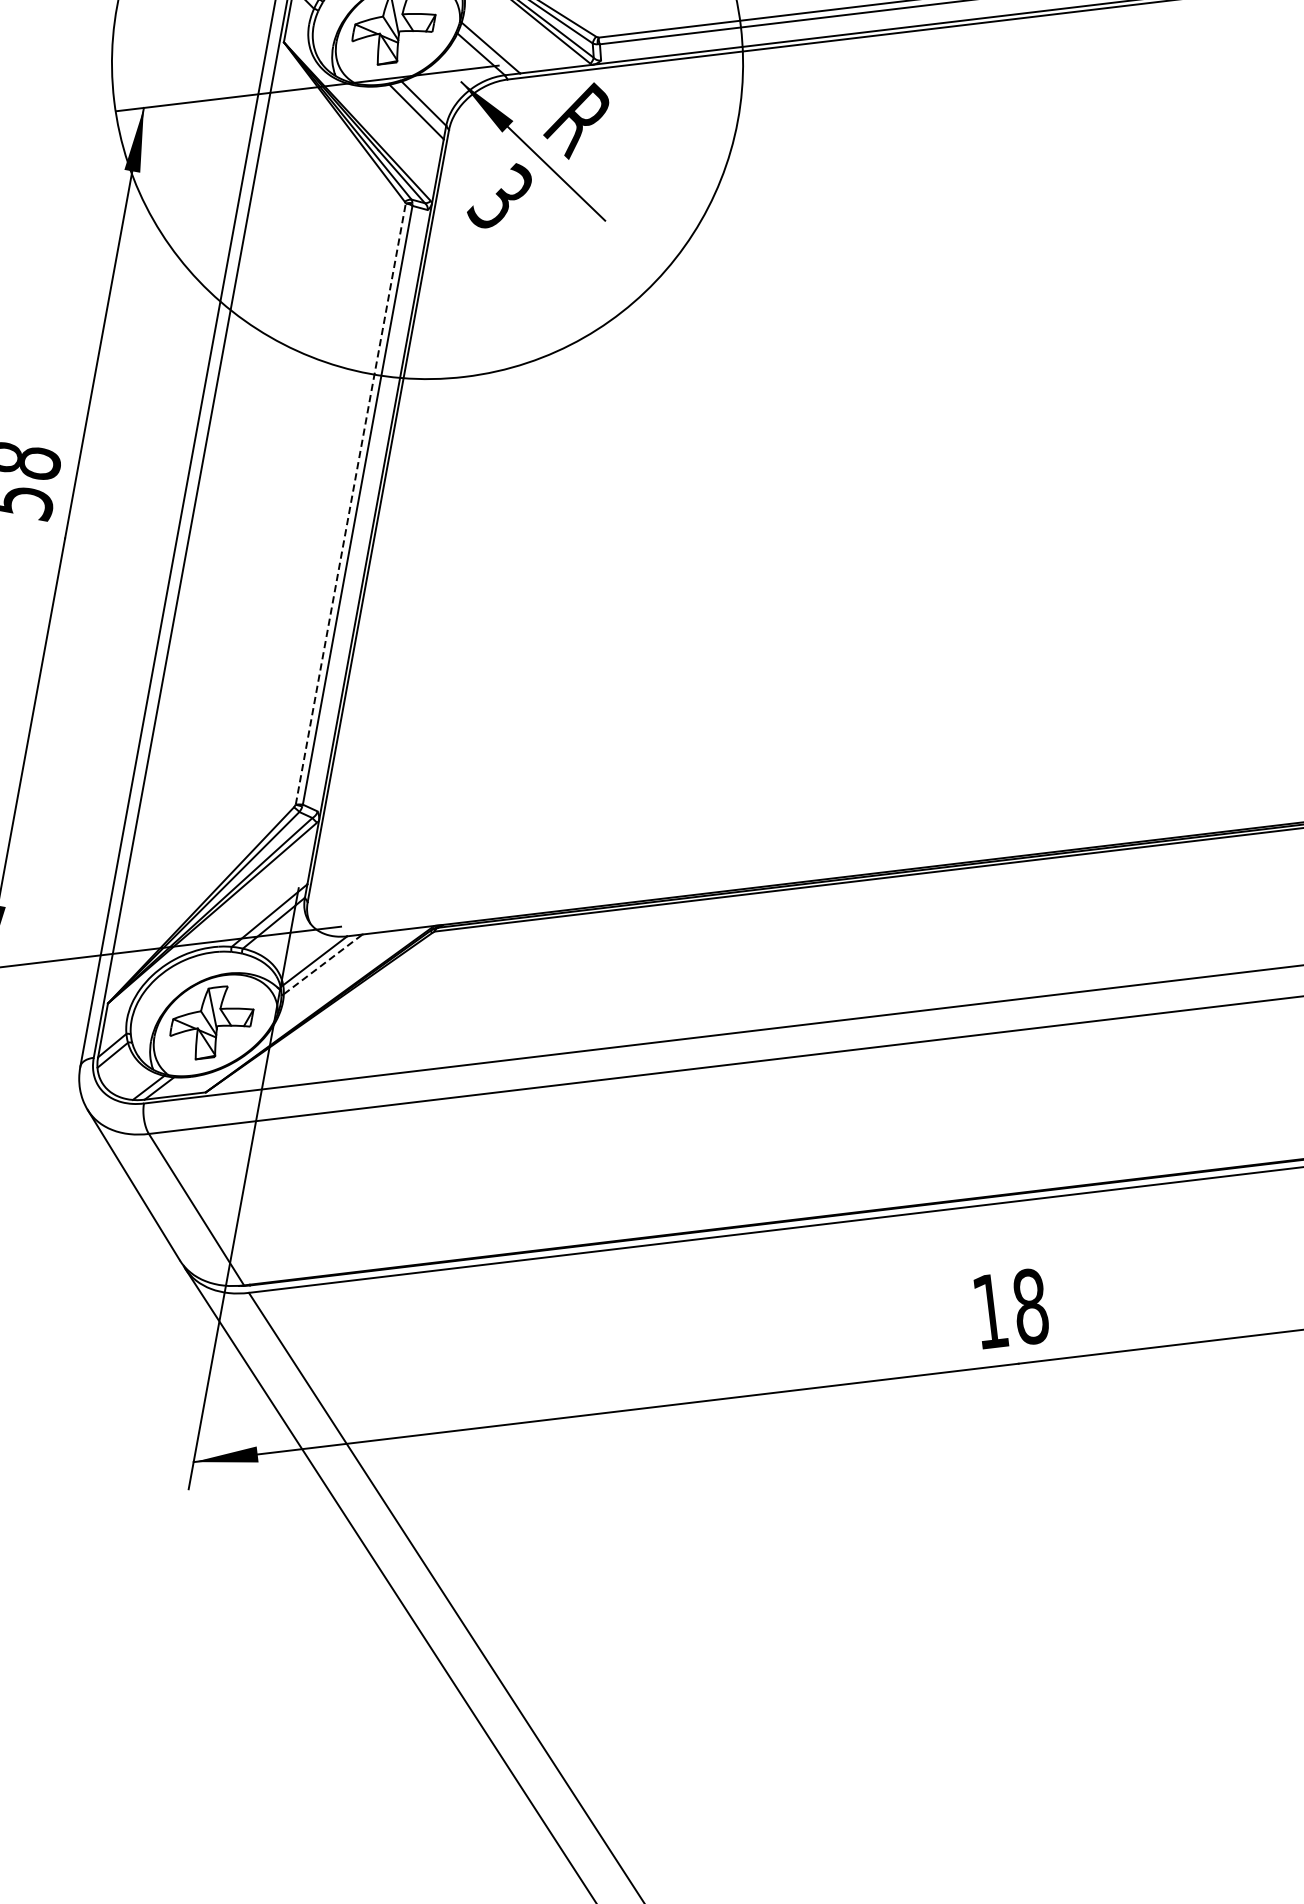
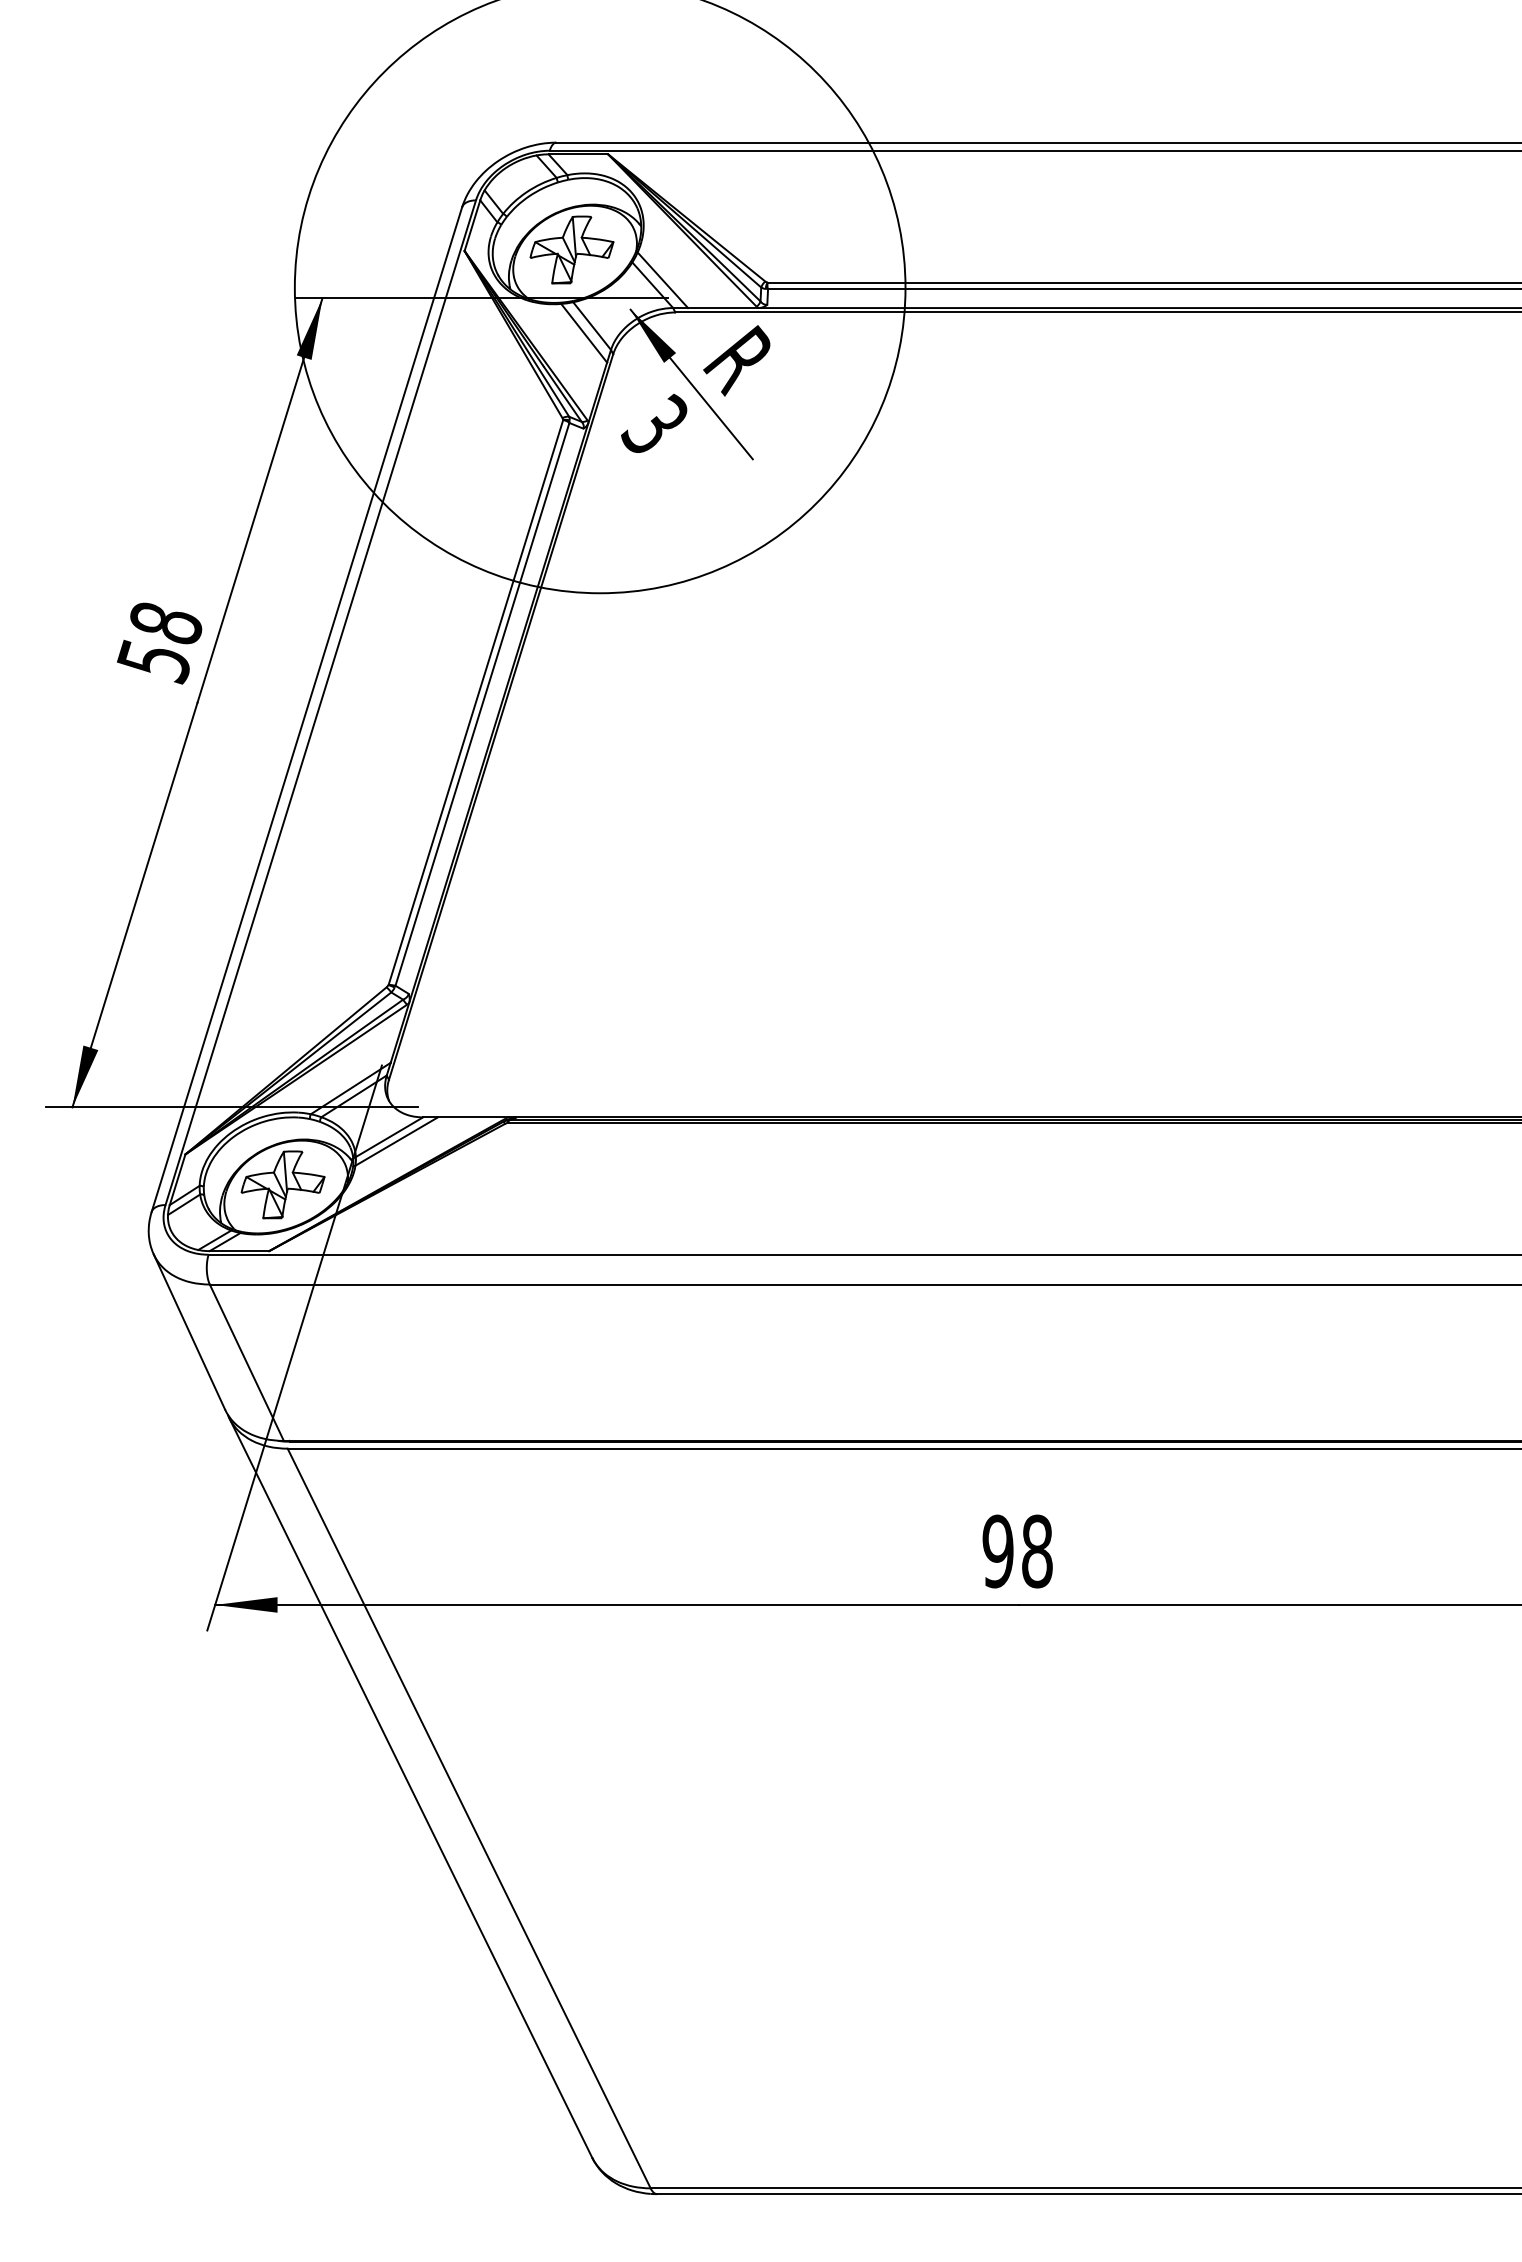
line: (350, 504) -> (475, 702), dashed -> solid
line: (322, 964) -> (396, 1141), dashed -> solid
text: (989, 1311) -> (997, 1551), 18 -> 98

